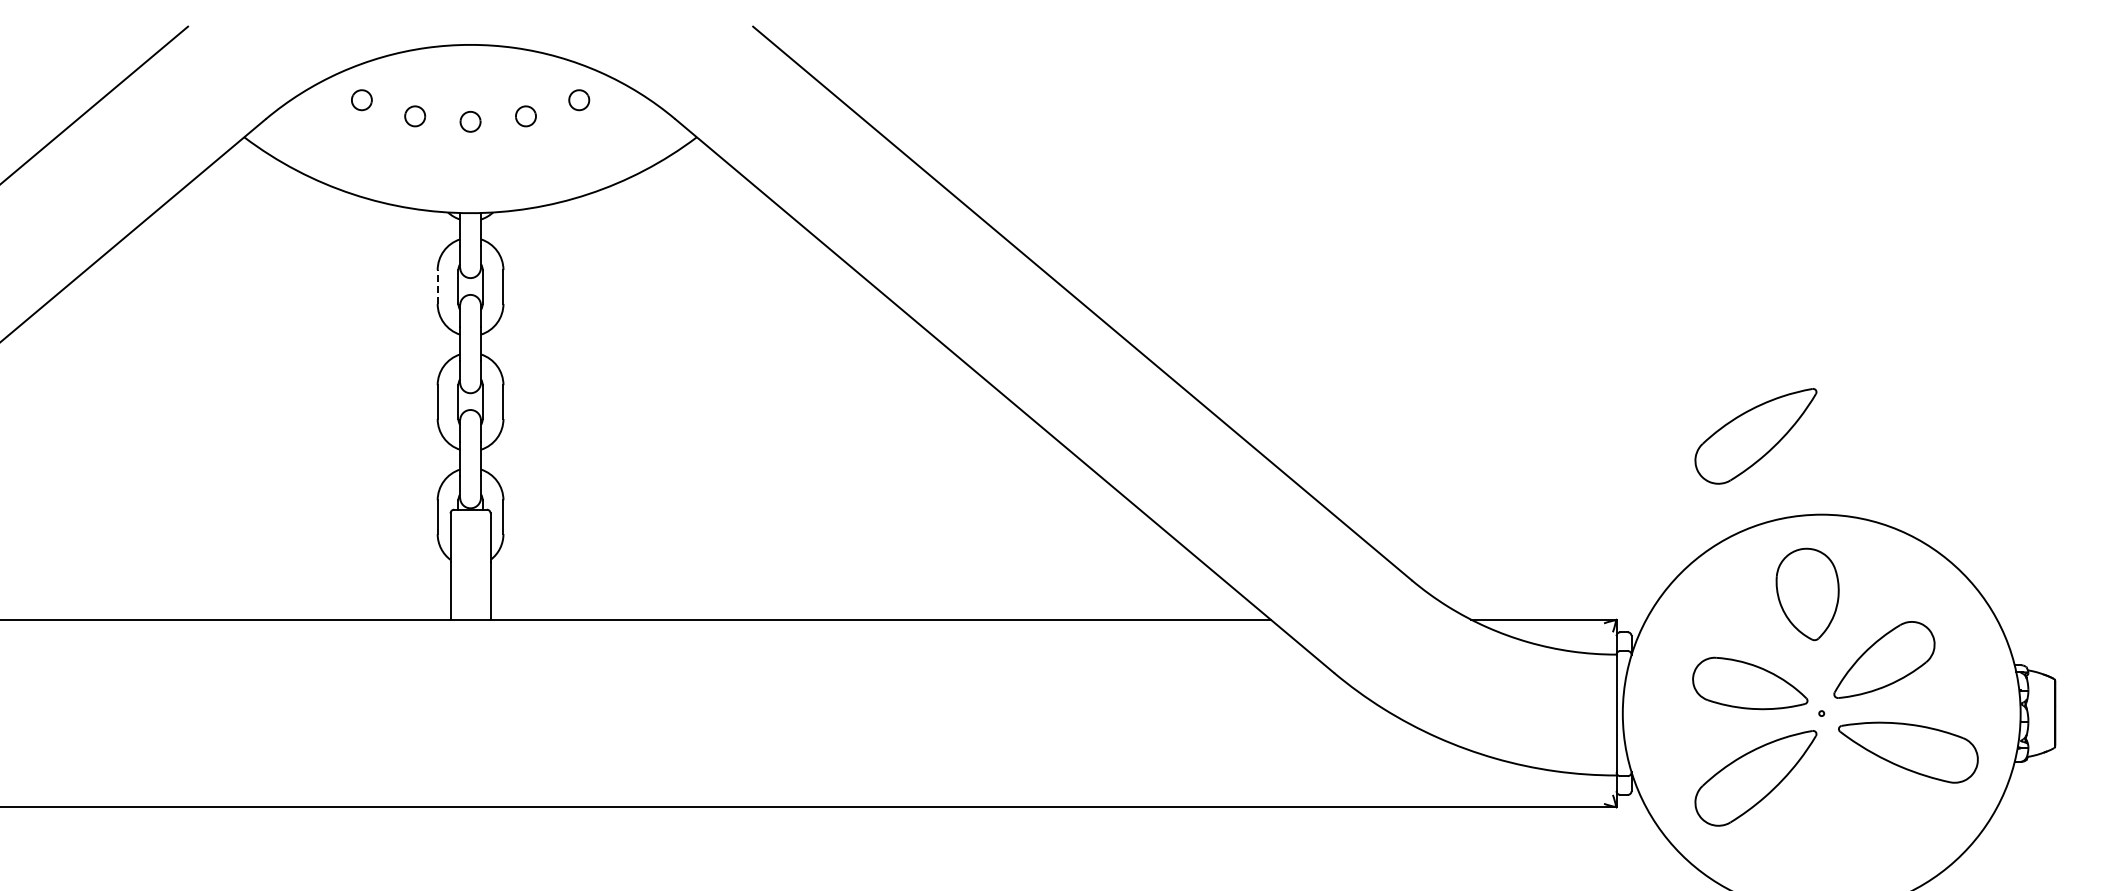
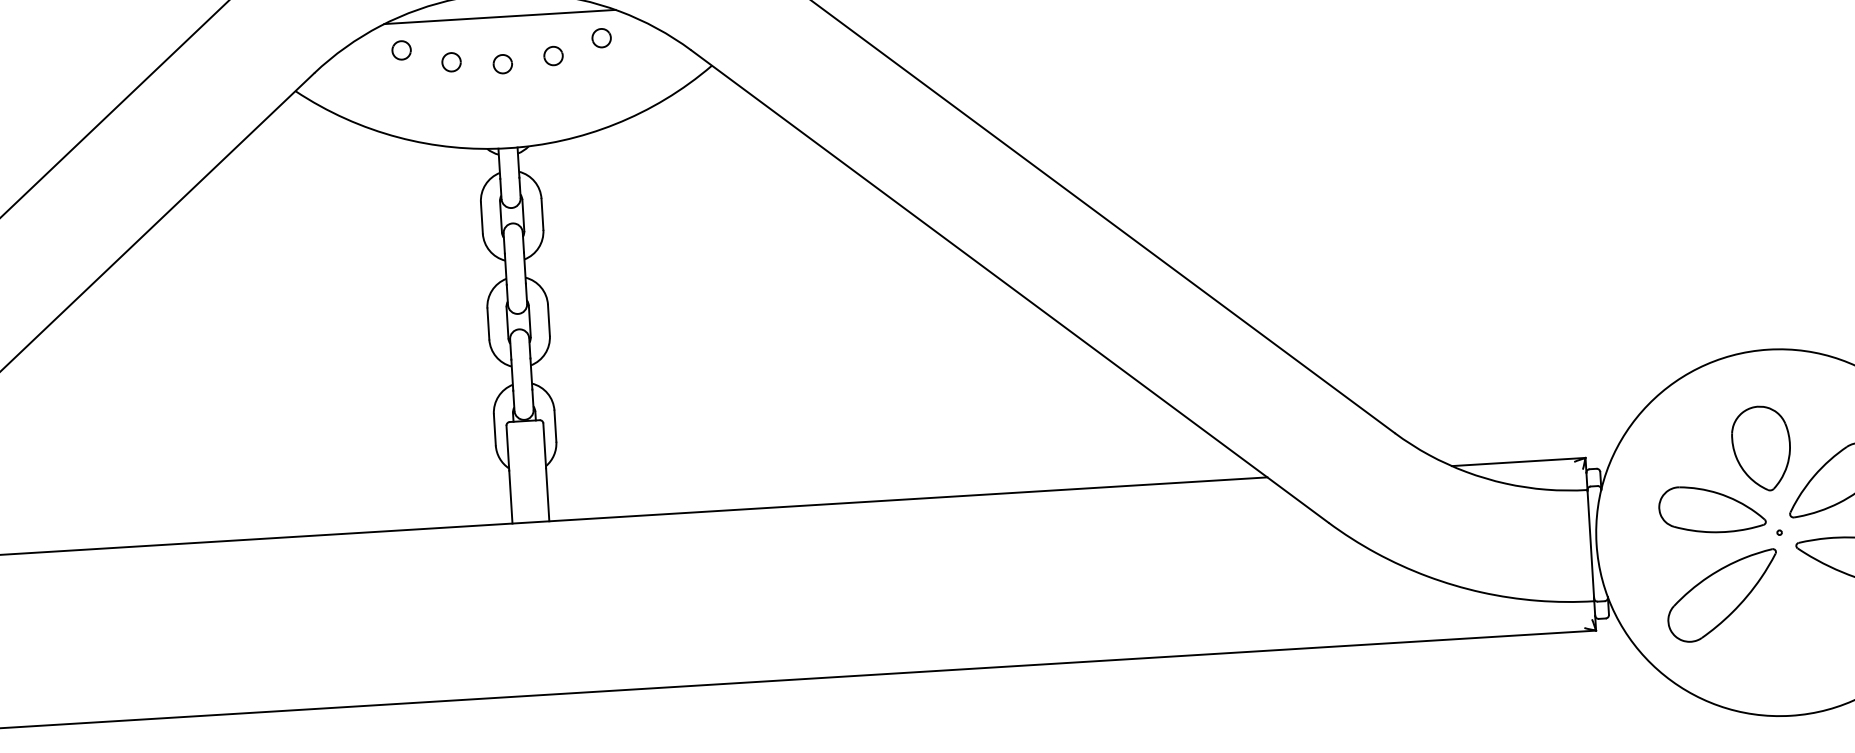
line: (470, 70) -> (499, 16), added
line: (437, 287) -> (481, 218), dashed -> solid
part: (1755, 436) -> (1703, 281), removed
part: (1807, 594) -> (1761, 448), moved

